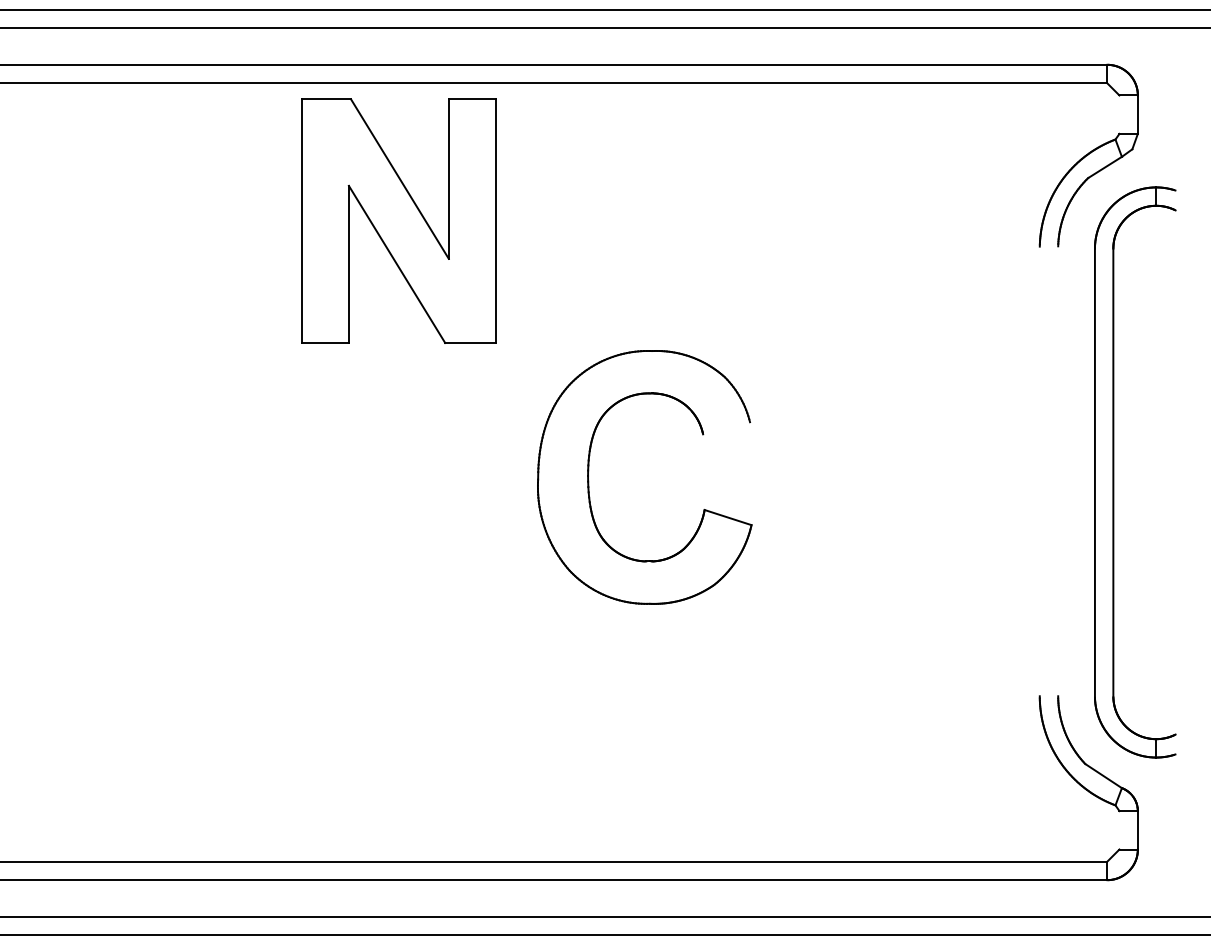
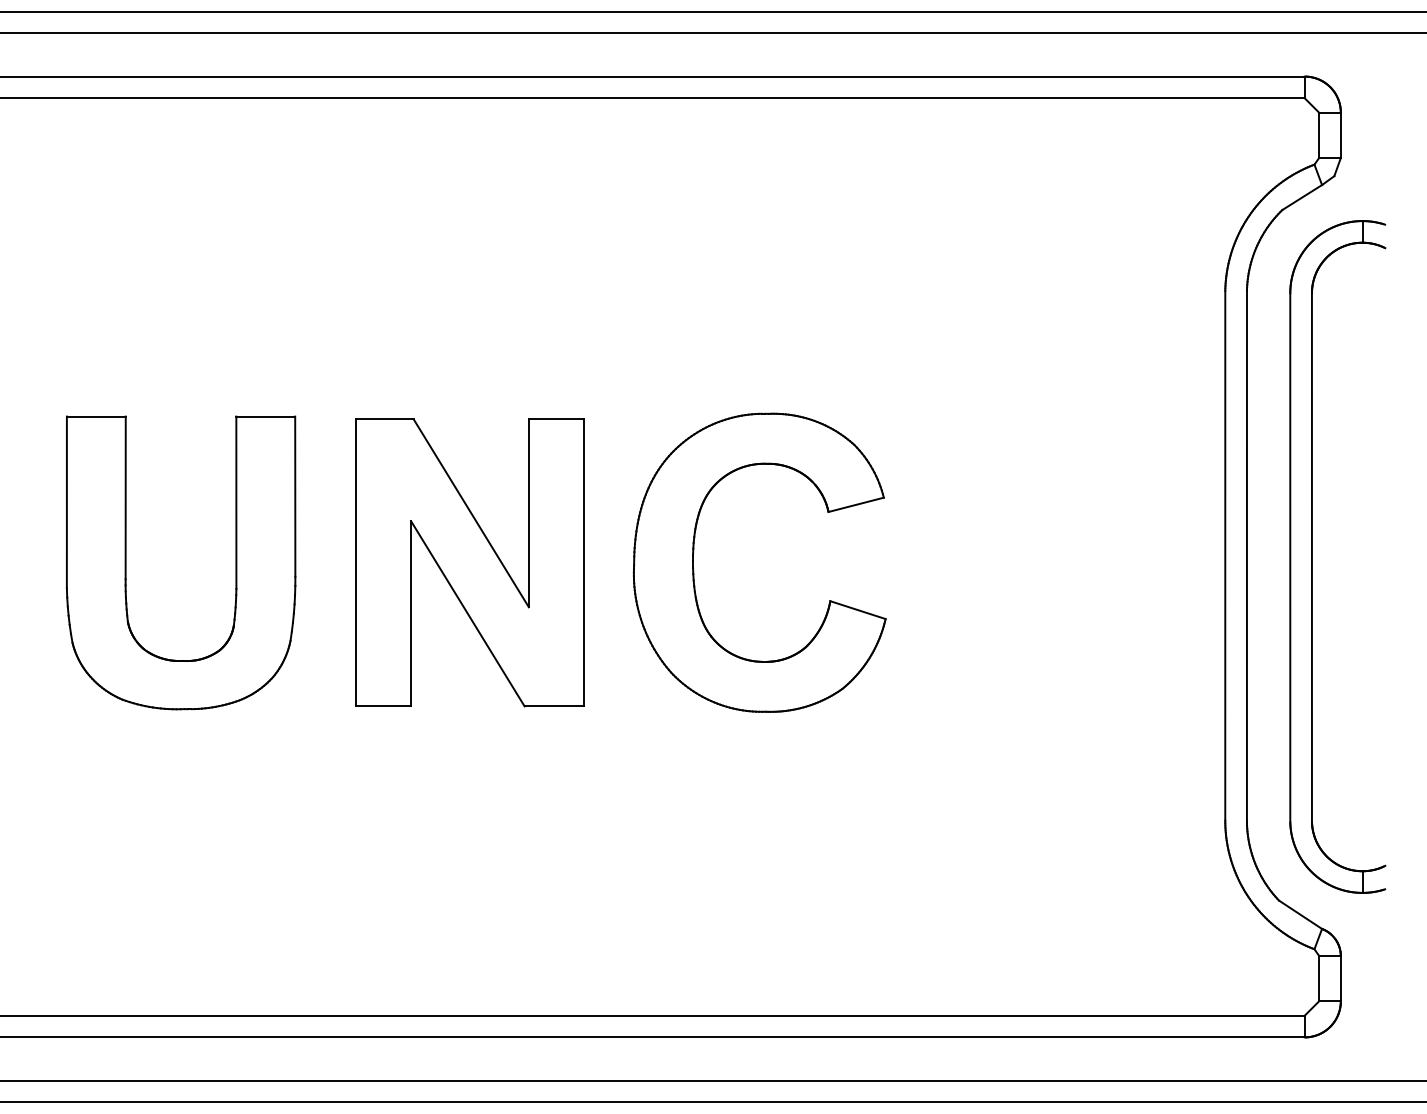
line: (1119, 113) -> (1319, 134), added
part: (398, 220) -> (469, 562), moved
line: (726, 427) -> (855, 504), added
line: (1039, 471) -> (1225, 555), added
line: (1057, 471) -> (1246, 555), added
part: (107, 477) -> (126, 562), added
line: (1119, 830) -> (1319, 978), added

